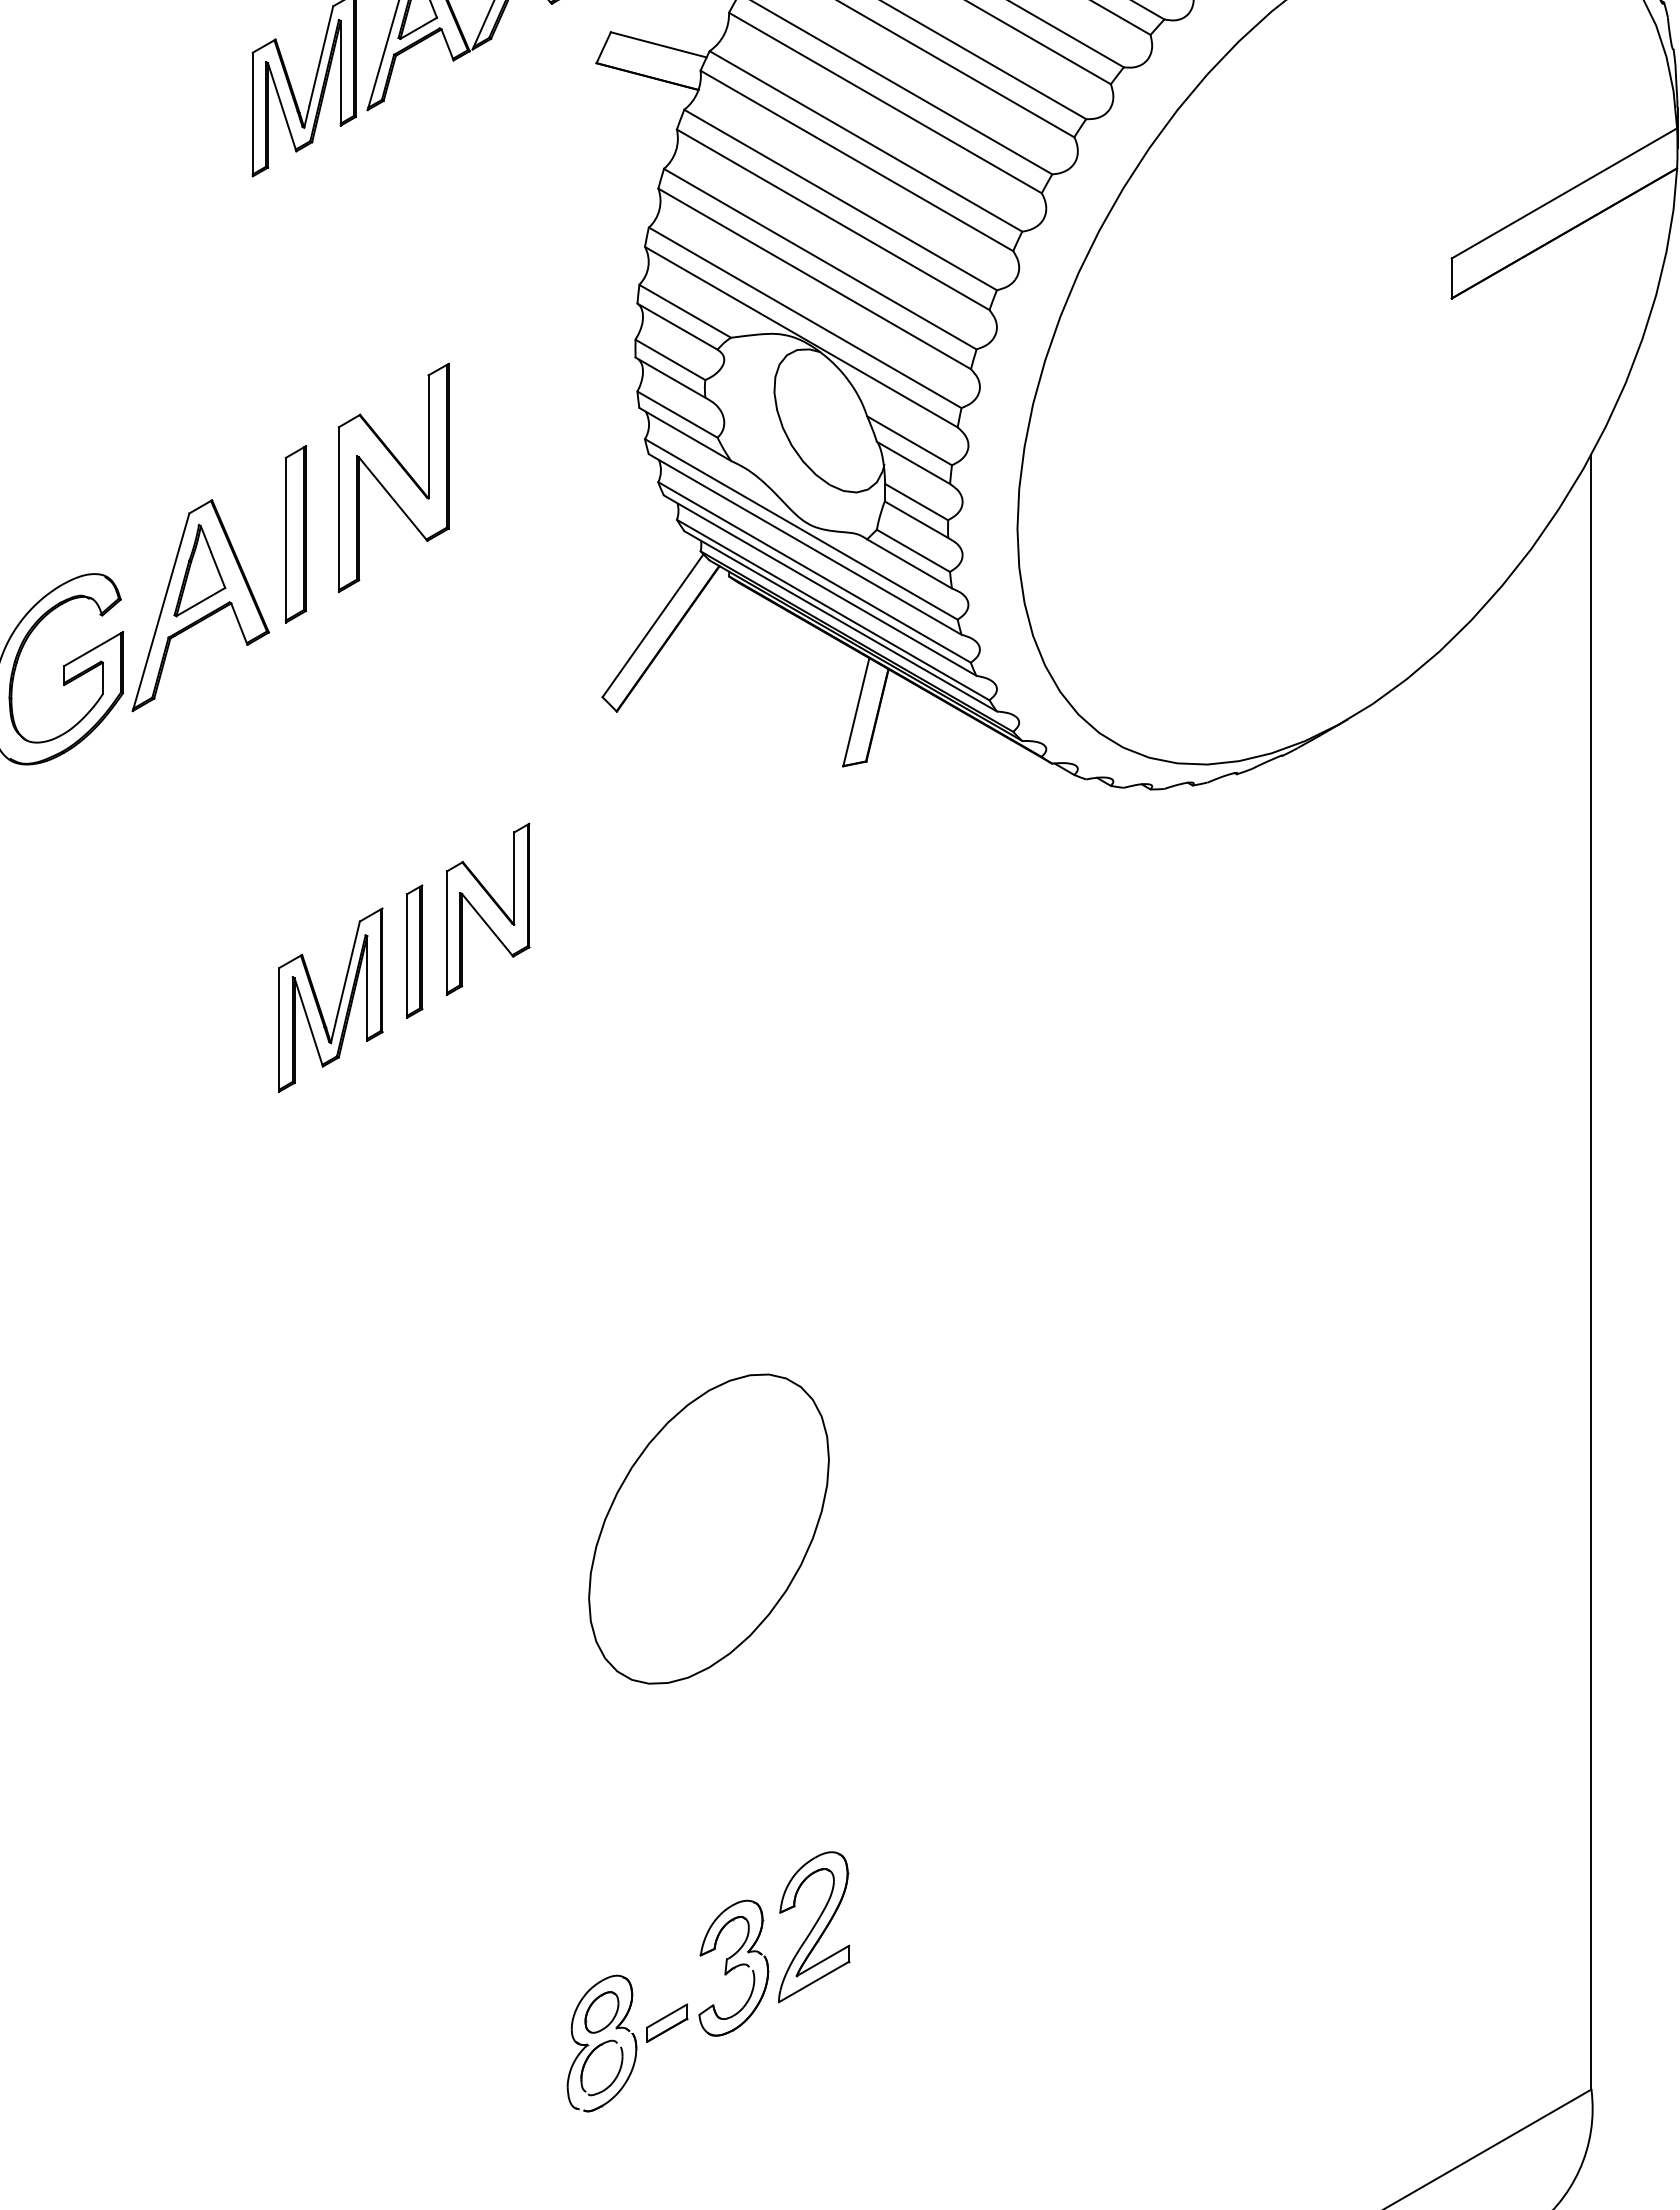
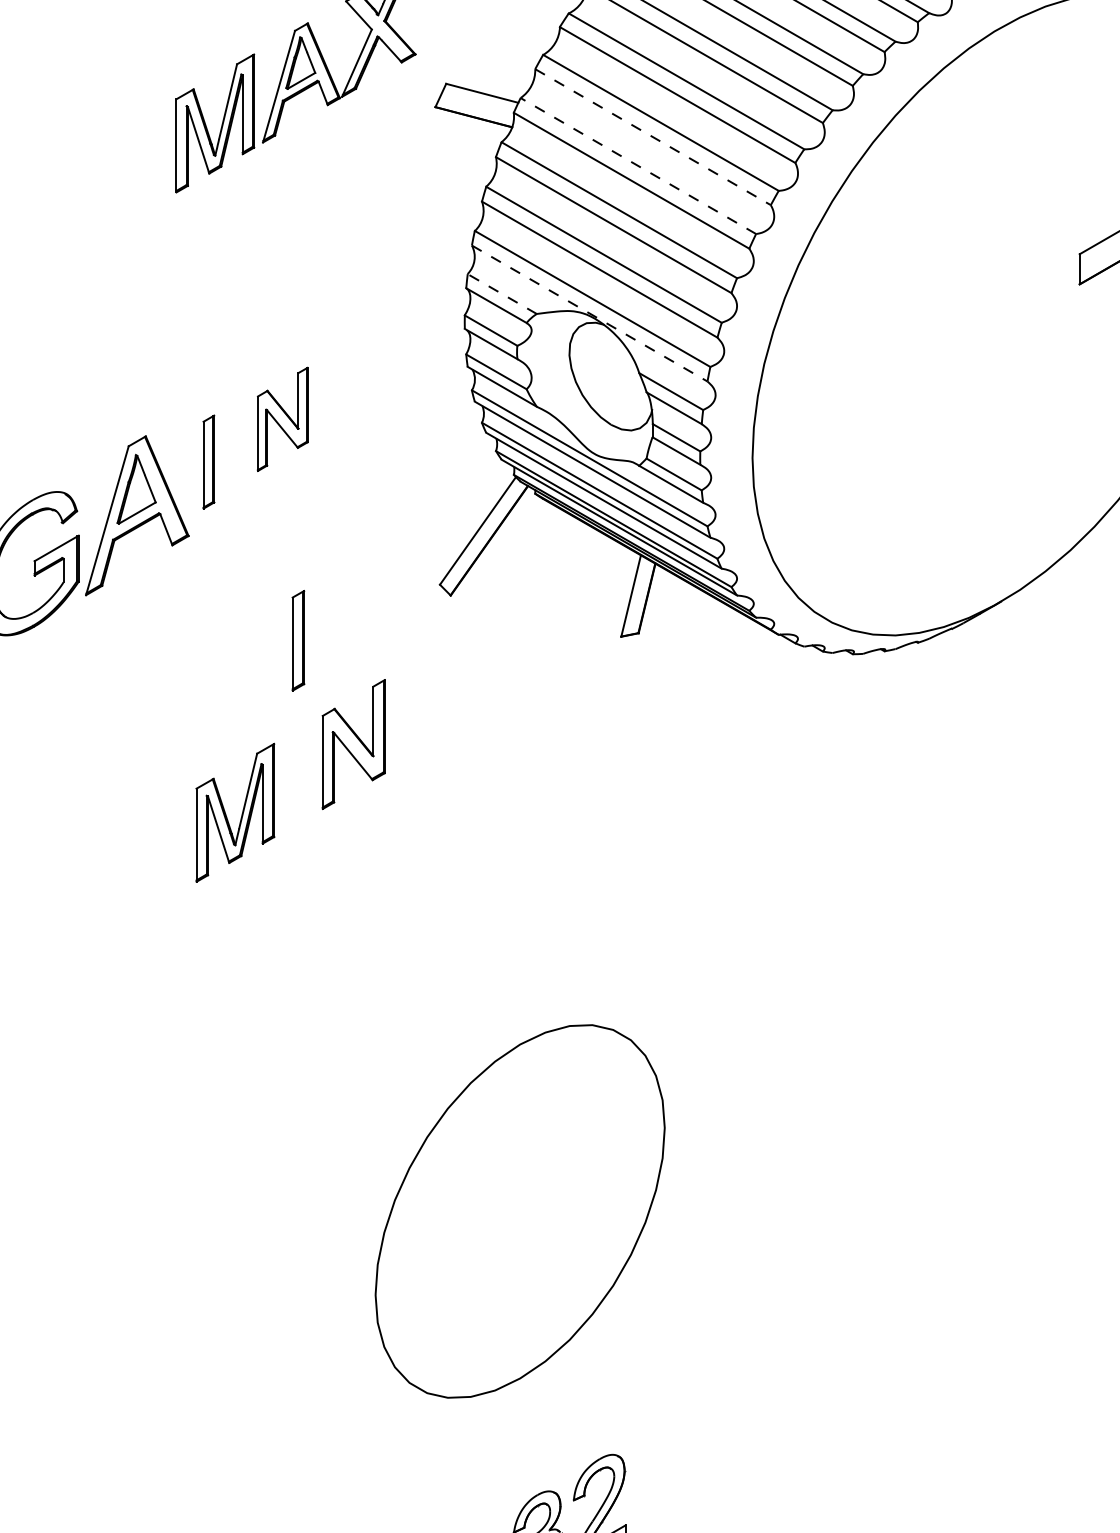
line: (885, 103) -> (653, 137), solid -> dashed
line: (865, 141) -> (638, 166), solid -> dashed
line: (685, 311) -> (502, 294), solid -> dashed
line: (801, 337) -> (589, 313), solid -> dashed
part: (393, 477) -> (282, 419), size x0.6
part: (295, 534) -> (208, 462), size x0.7
part: (414, 951) -> (298, 640), moved
part: (708, 1528) -> (519, 1210), size x1.6

